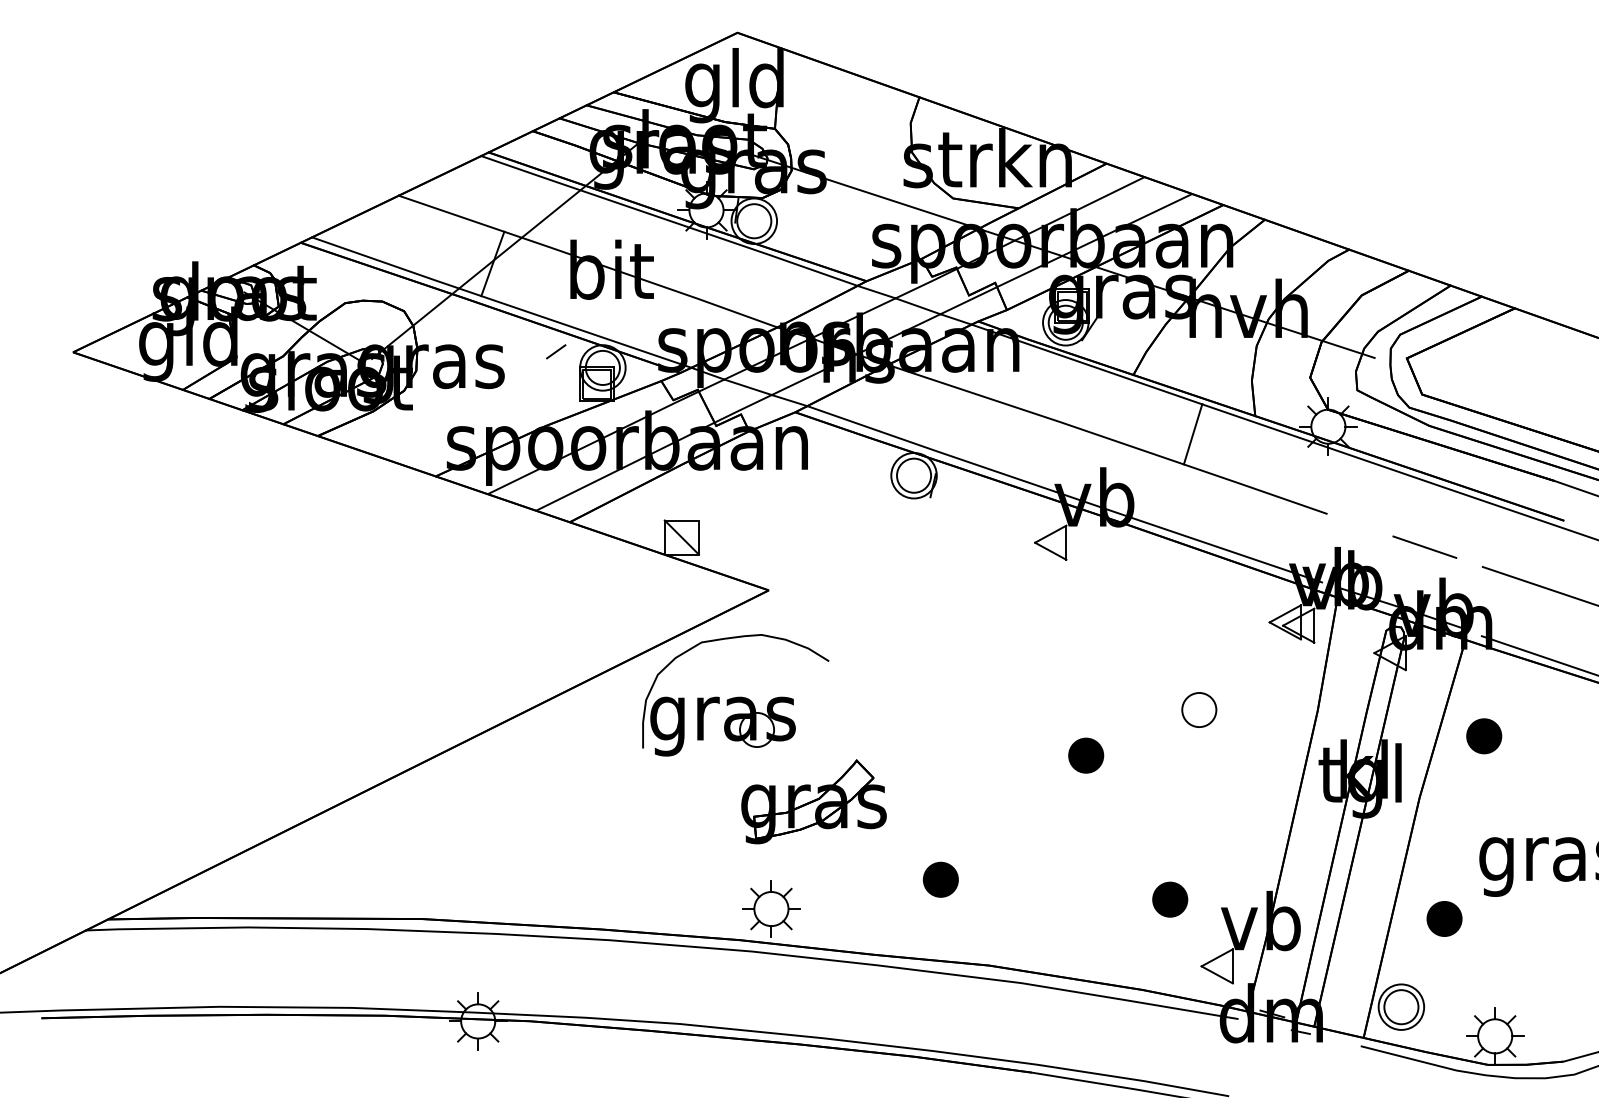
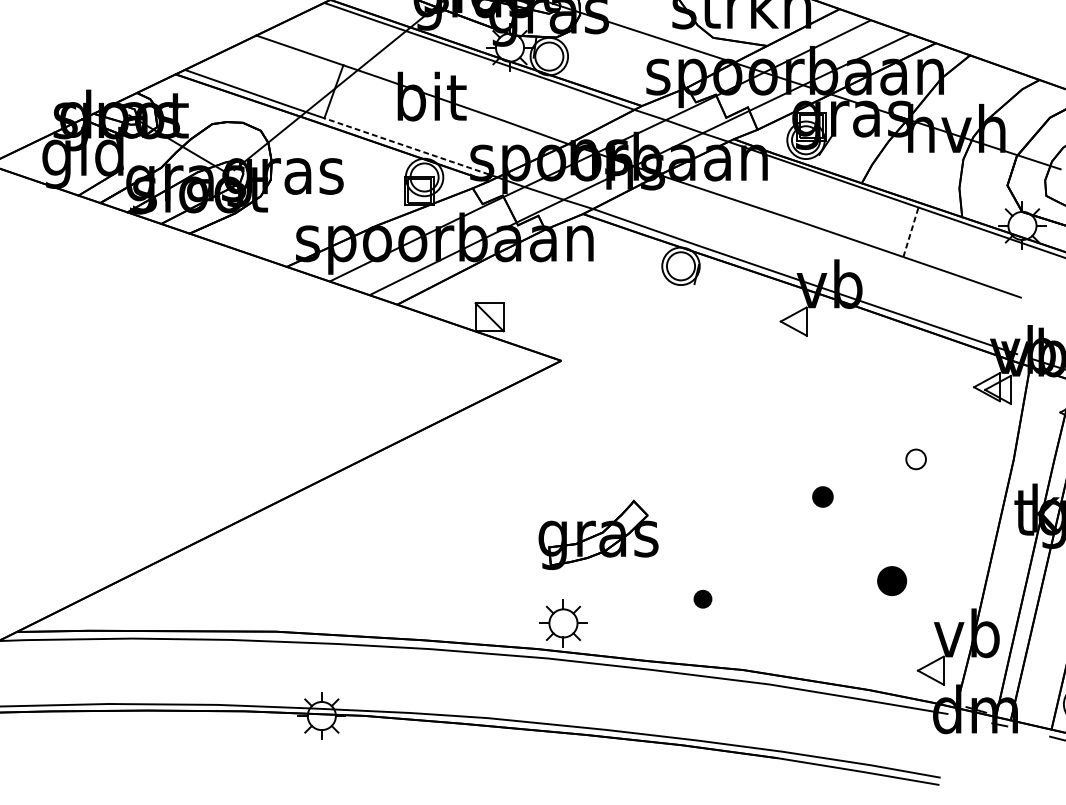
line: (586, 331) -> (411, 147), solid -> dashed
line: (556, 351) -> (386, 163), removed
line: (1193, 433) -> (911, 231), solid -> dashed
part: (735, 695) -> (533, 447), removed
part: (1199, 709) -> (916, 458), size x0.7
part: (1086, 755) -> (823, 496), size x0.7
part: (940, 879) -> (702, 599), size x0.6
part: (1170, 899) -> (892, 580), moved

